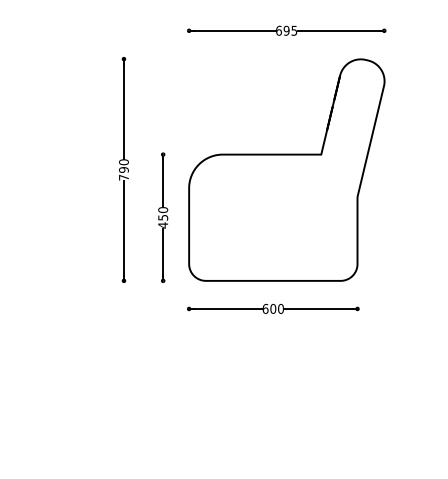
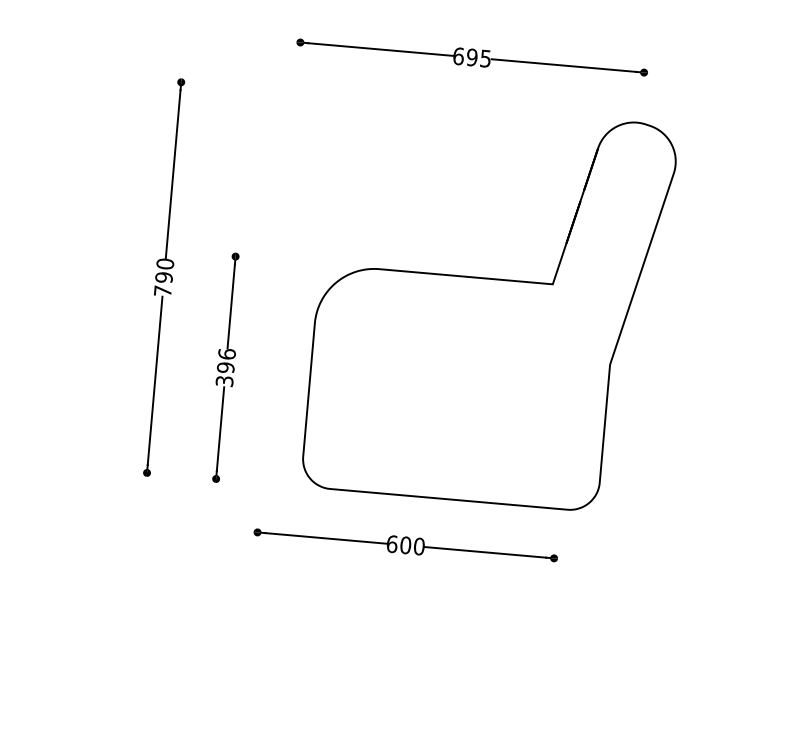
part: (286, 169) -> (489, 305), moved
text: (163, 217) -> (226, 367), 450 -> 396

